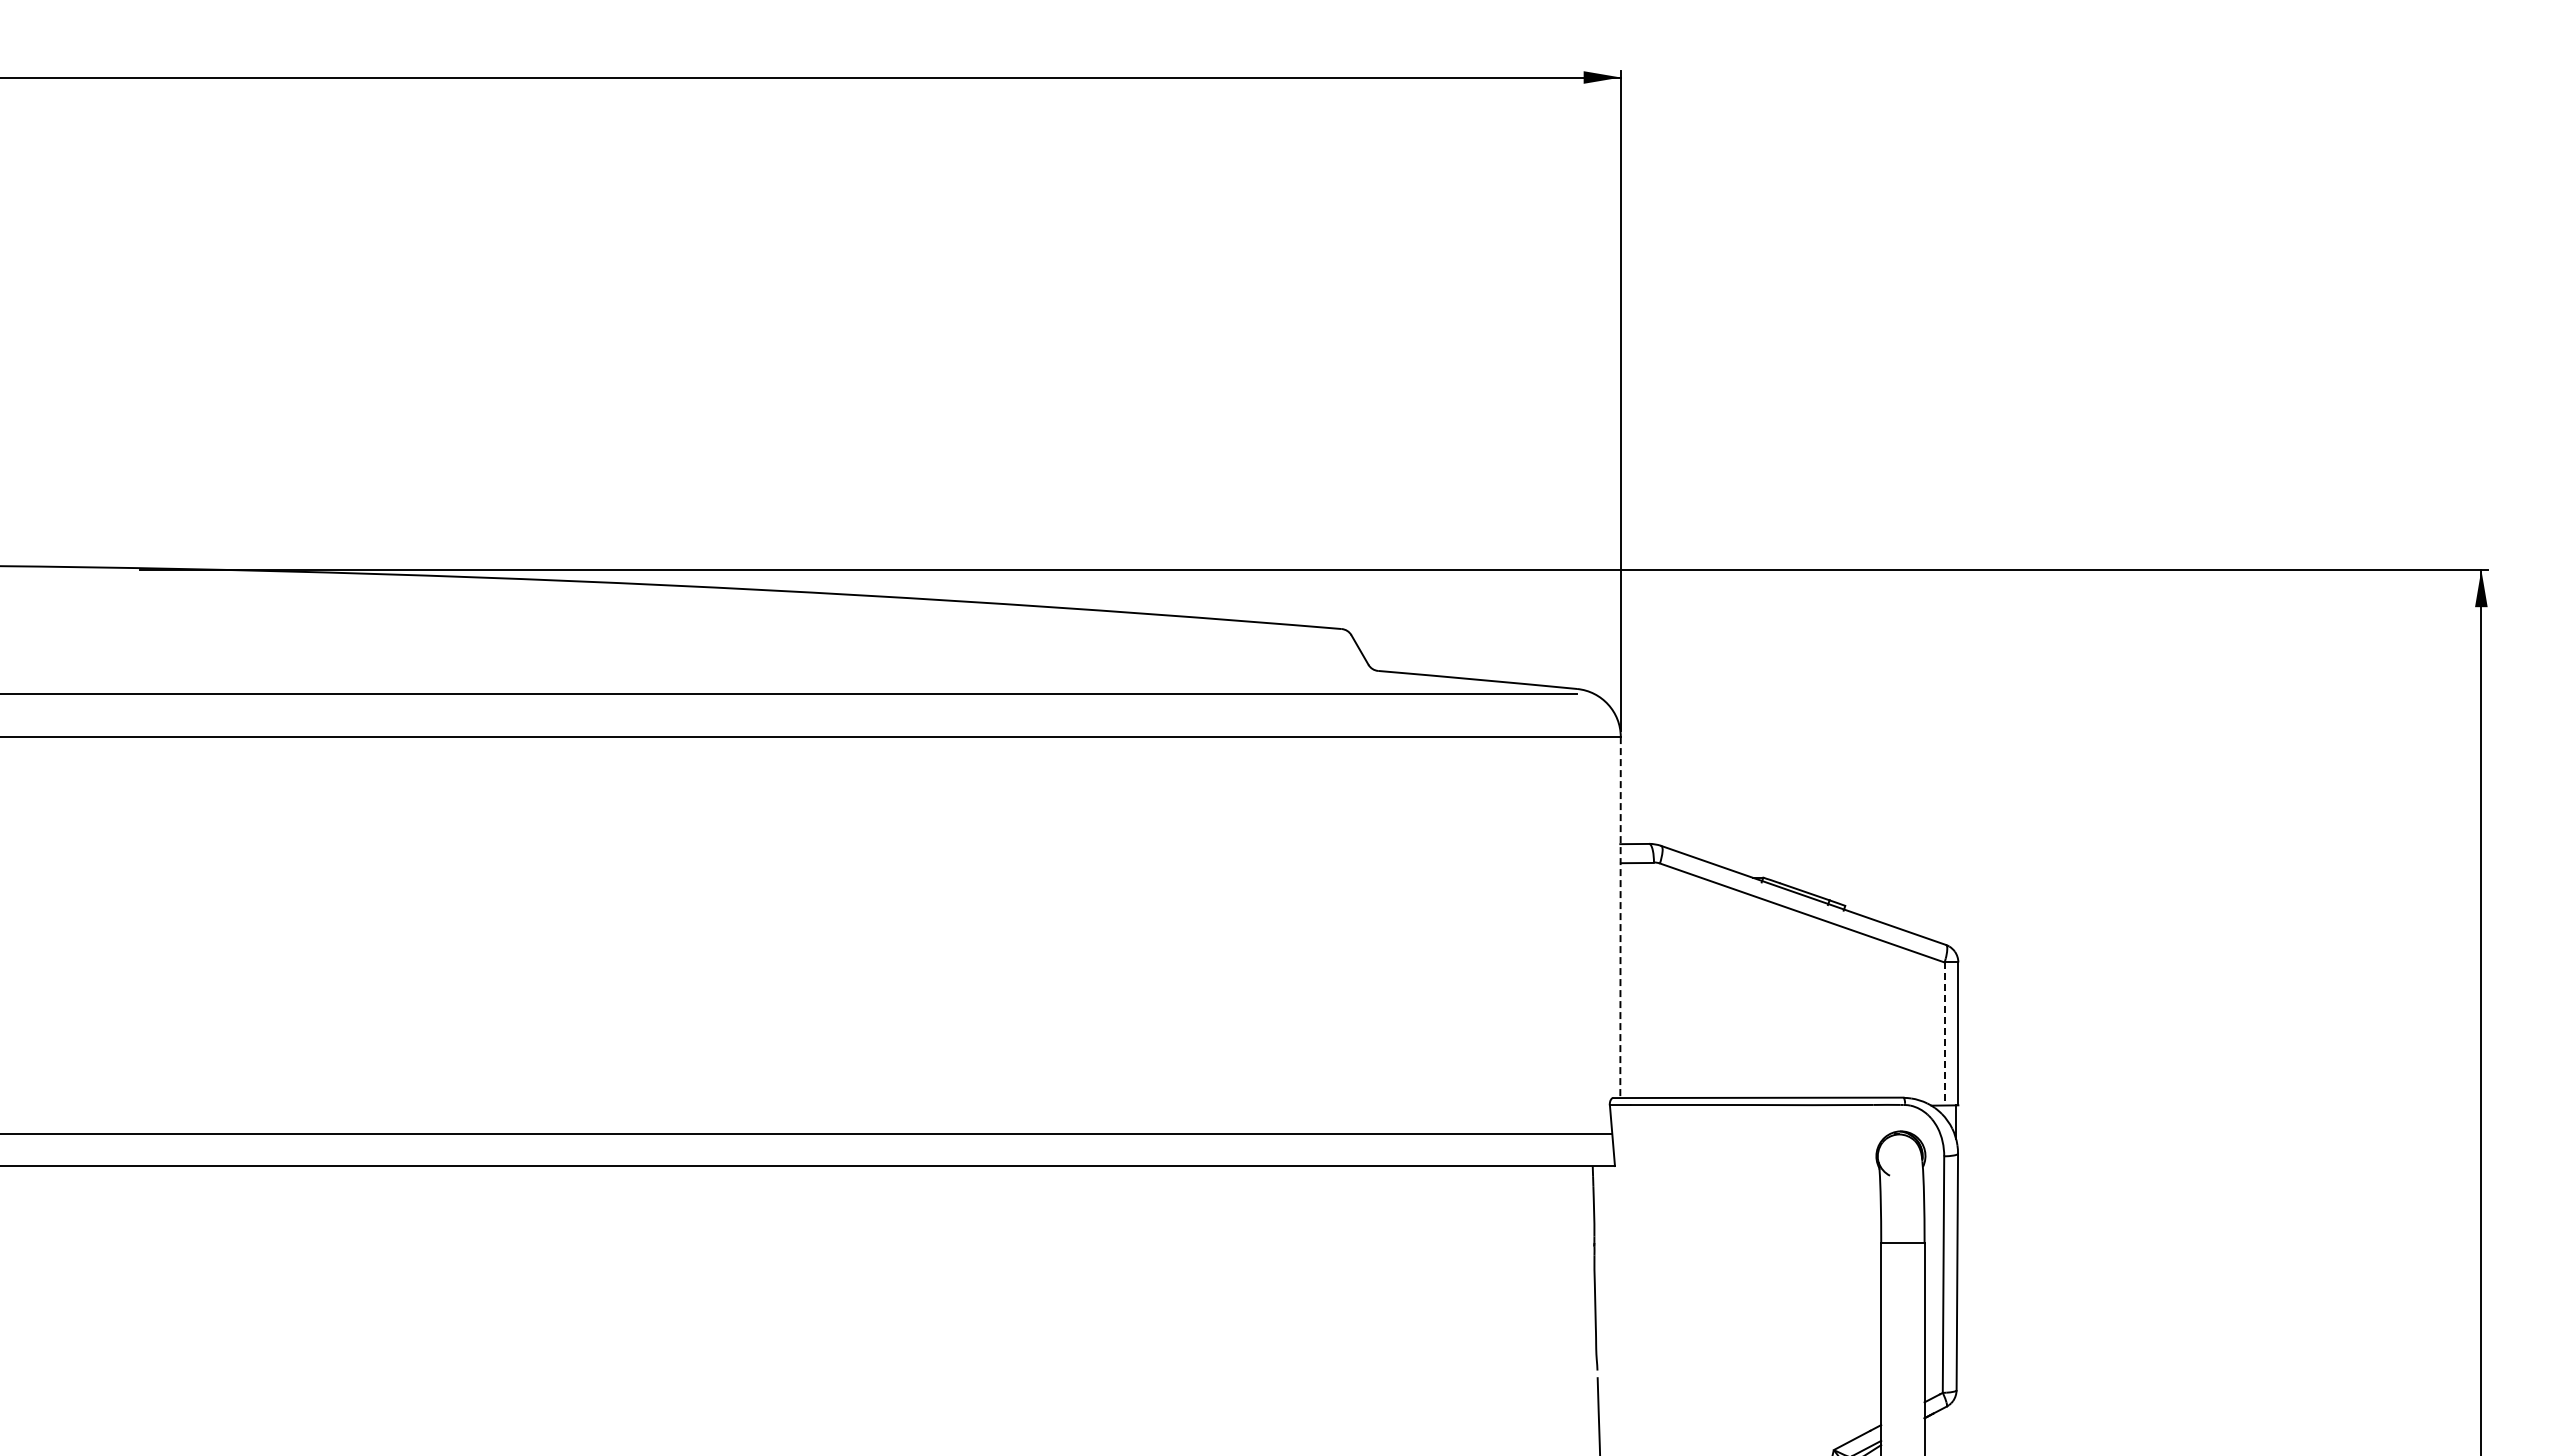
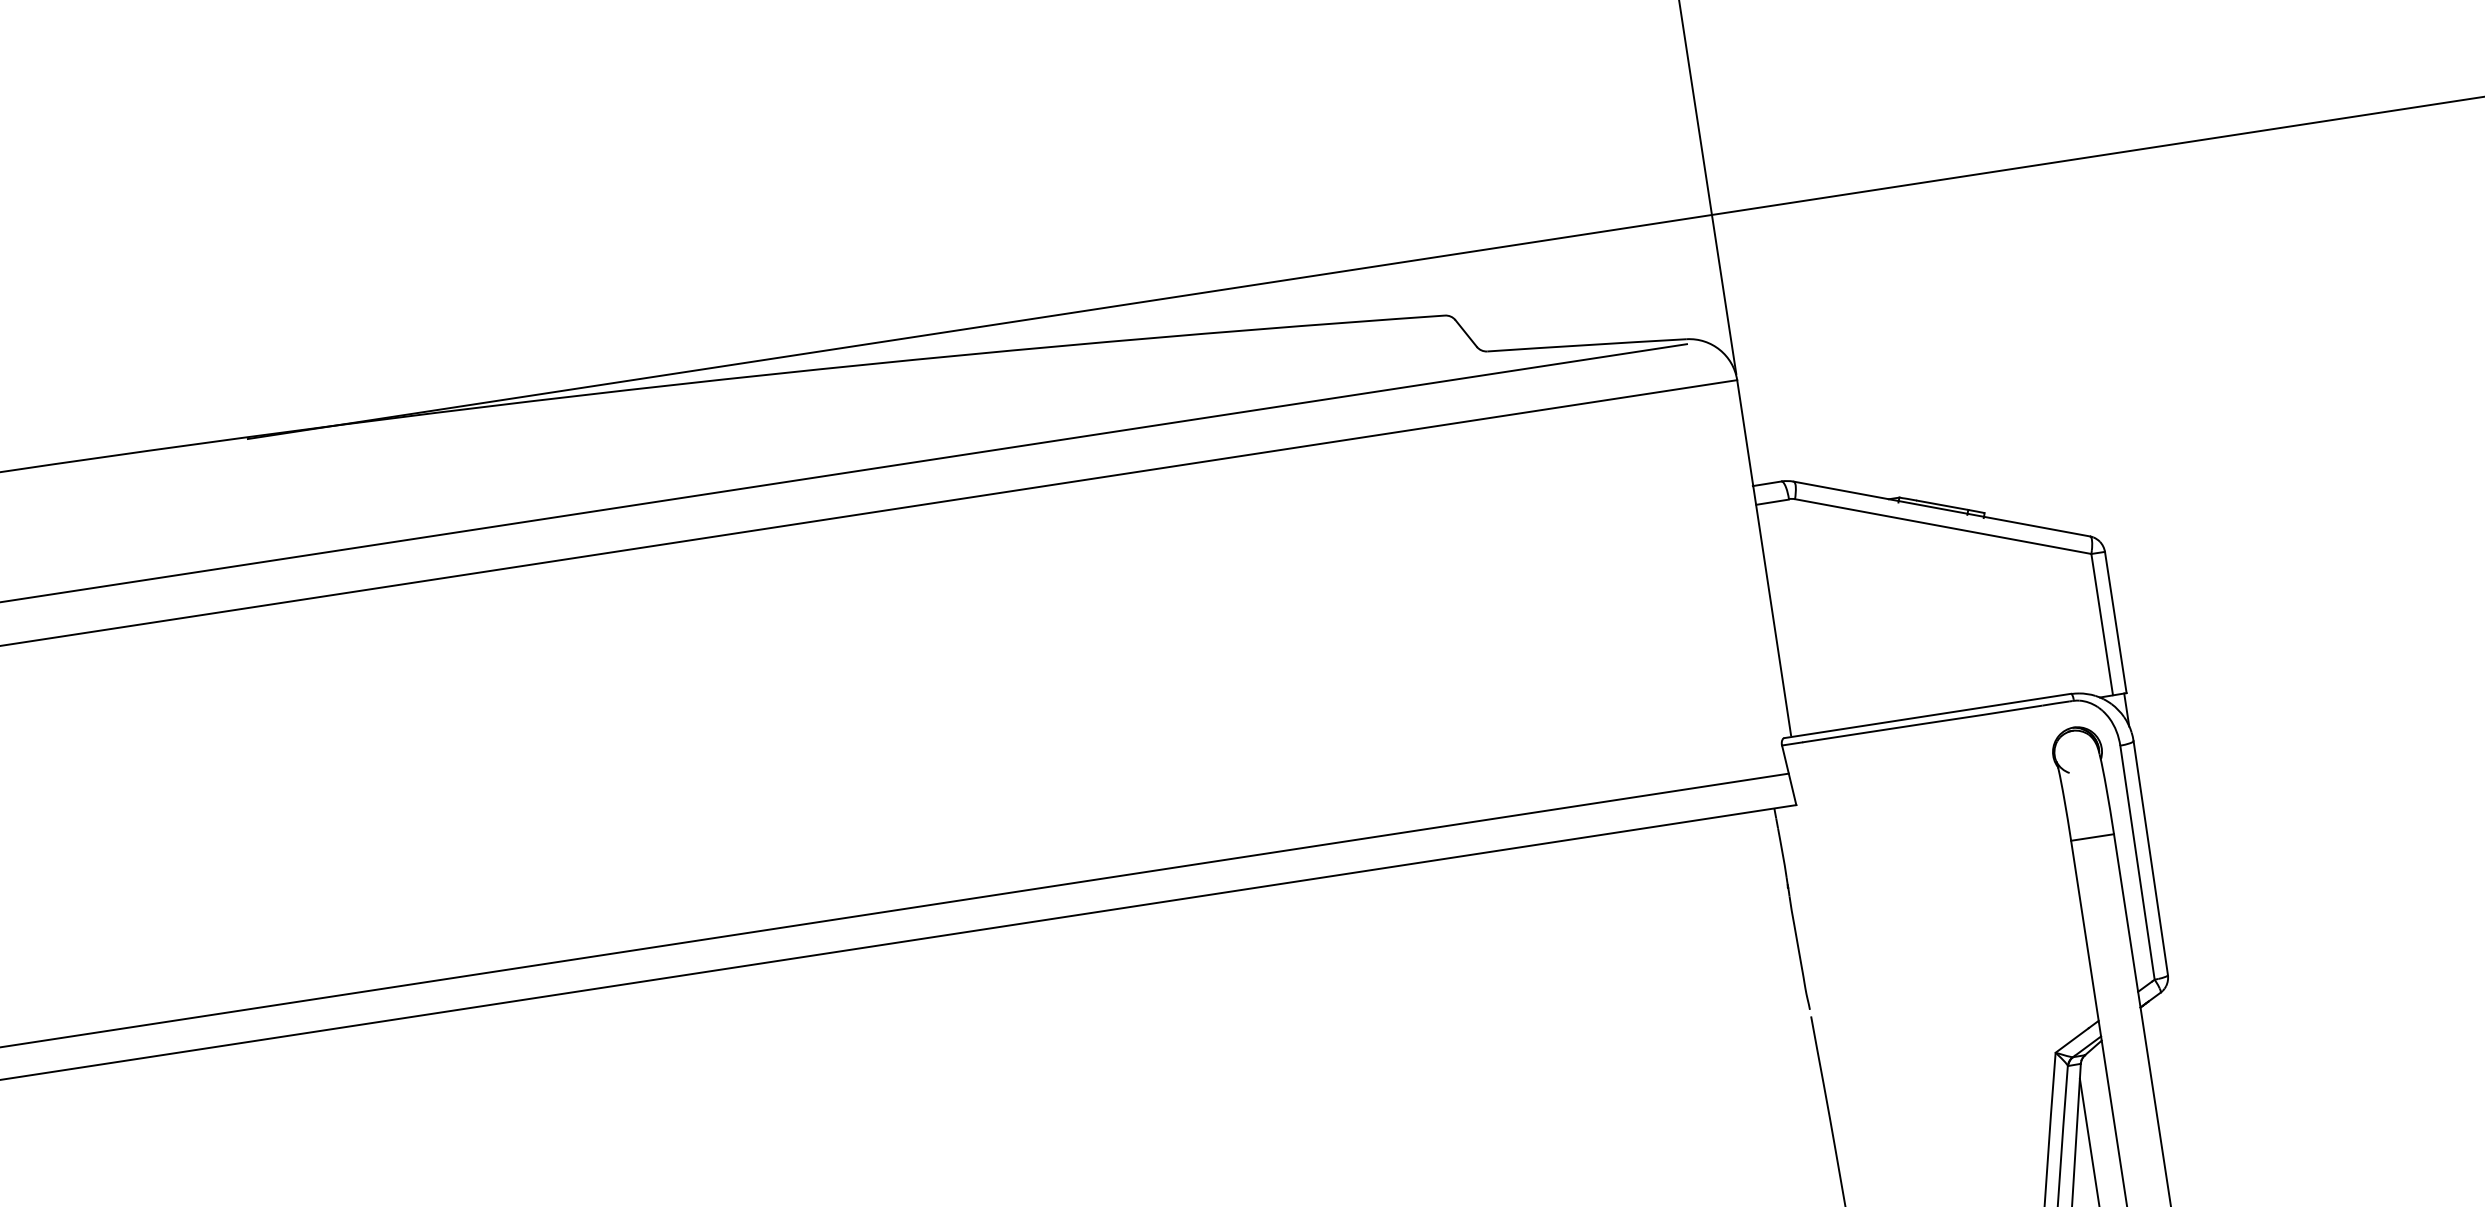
line: (1620, 916) -> (1764, 557), dashed -> solid
line: (1944, 1034) -> (2102, 625), dashed -> solid

